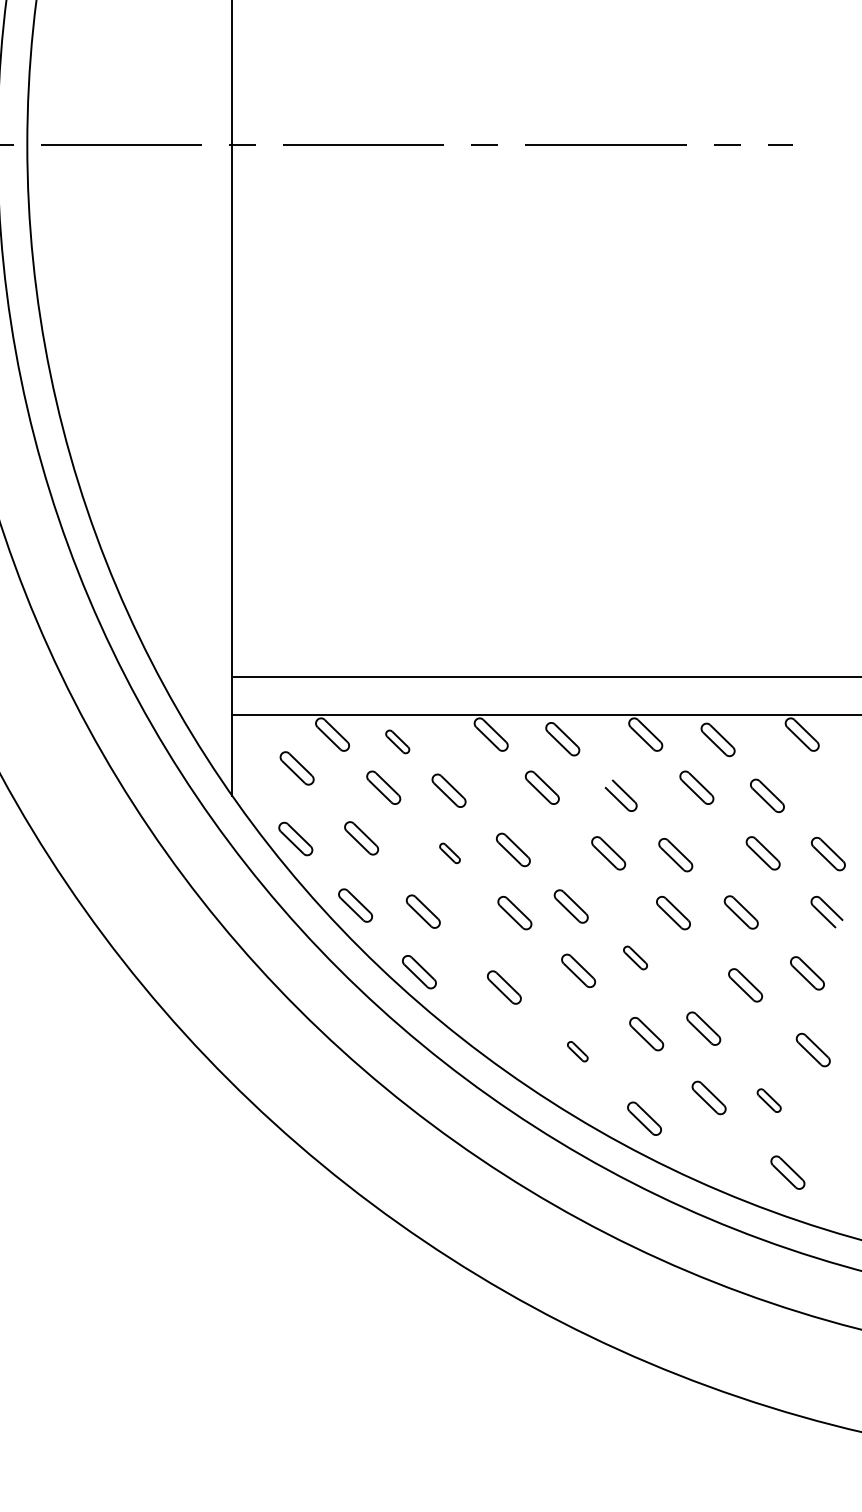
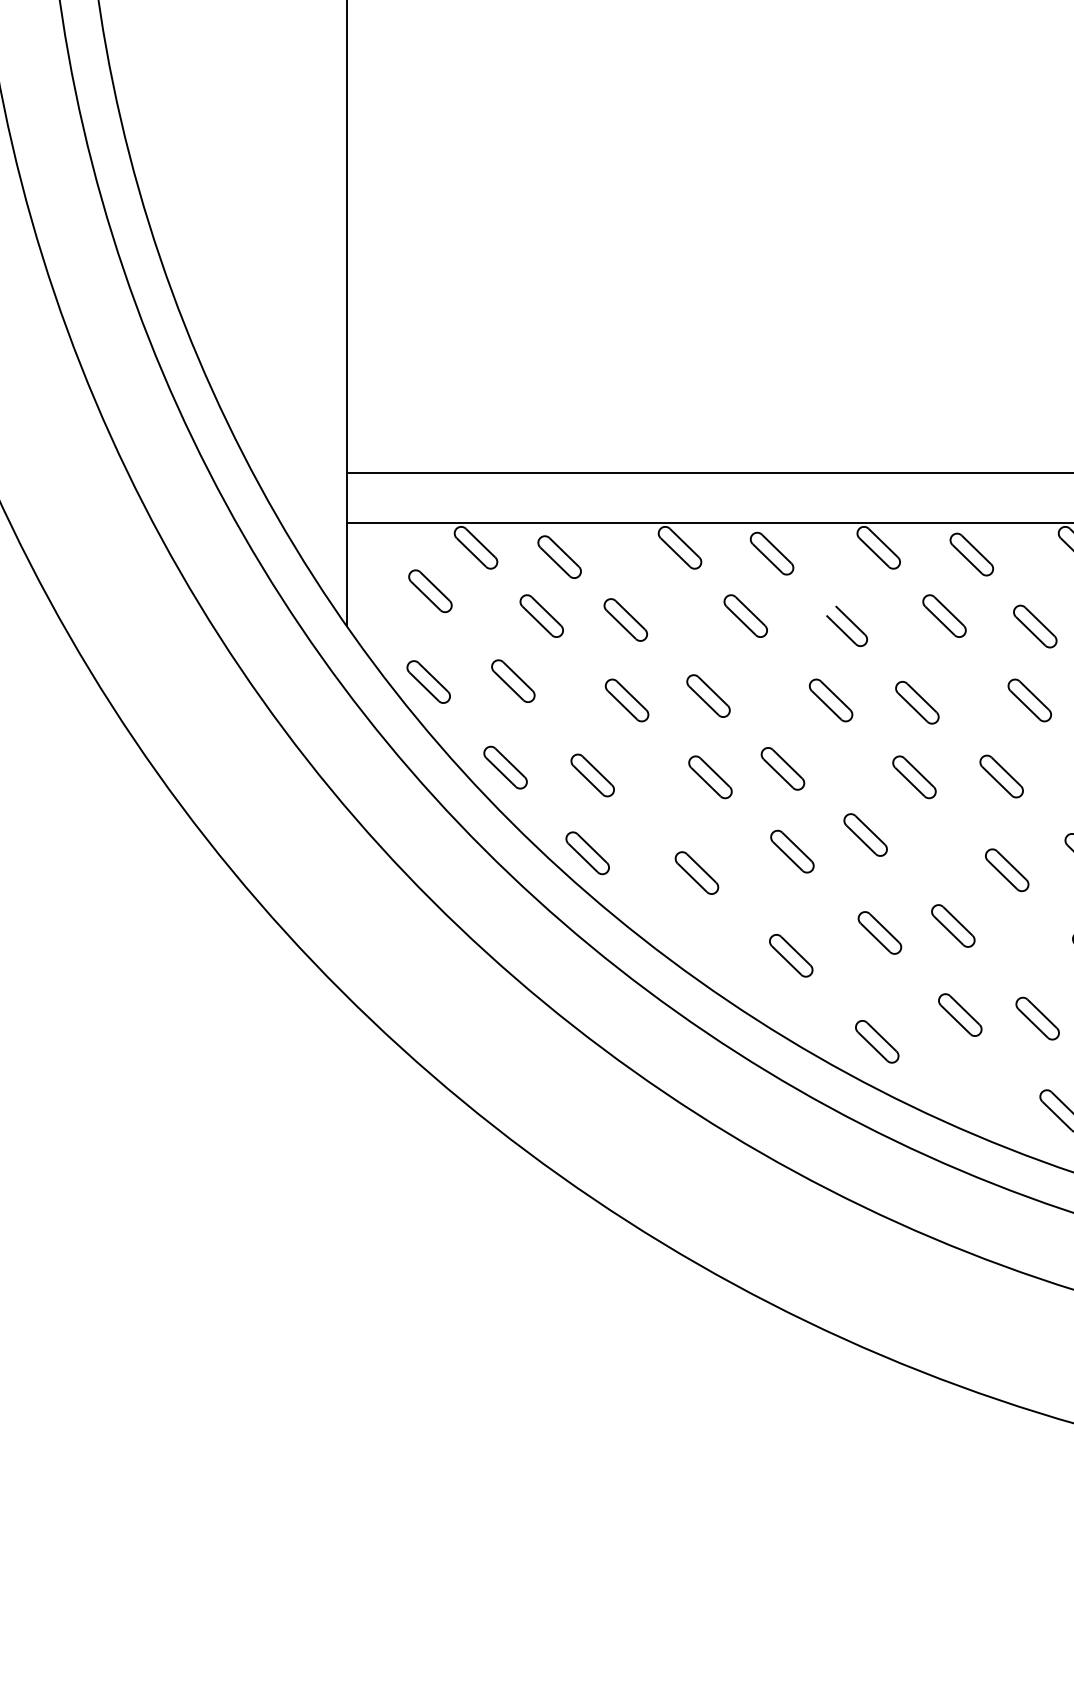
part: (397, 741) -> (559, 556), size x1.43
part: (449, 853) -> (626, 700), size x1.67
part: (635, 957) -> (865, 834), size x1.43
part: (577, 1051) -> (791, 955), size x1.67
part: (768, 1100) -> (1036, 1018), size x1.43

